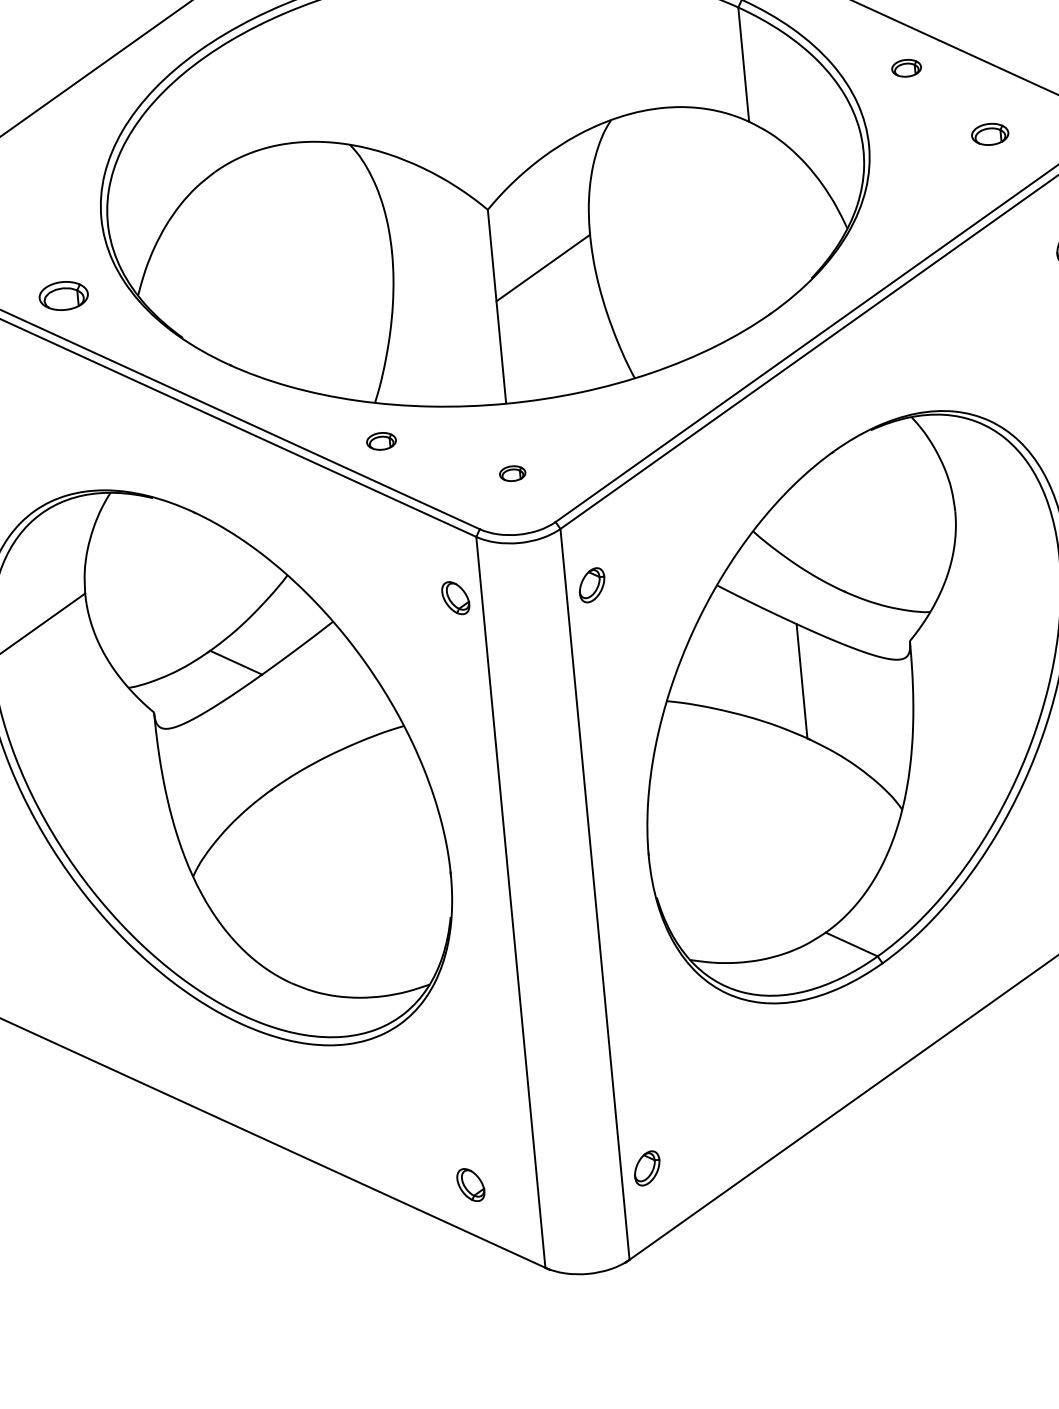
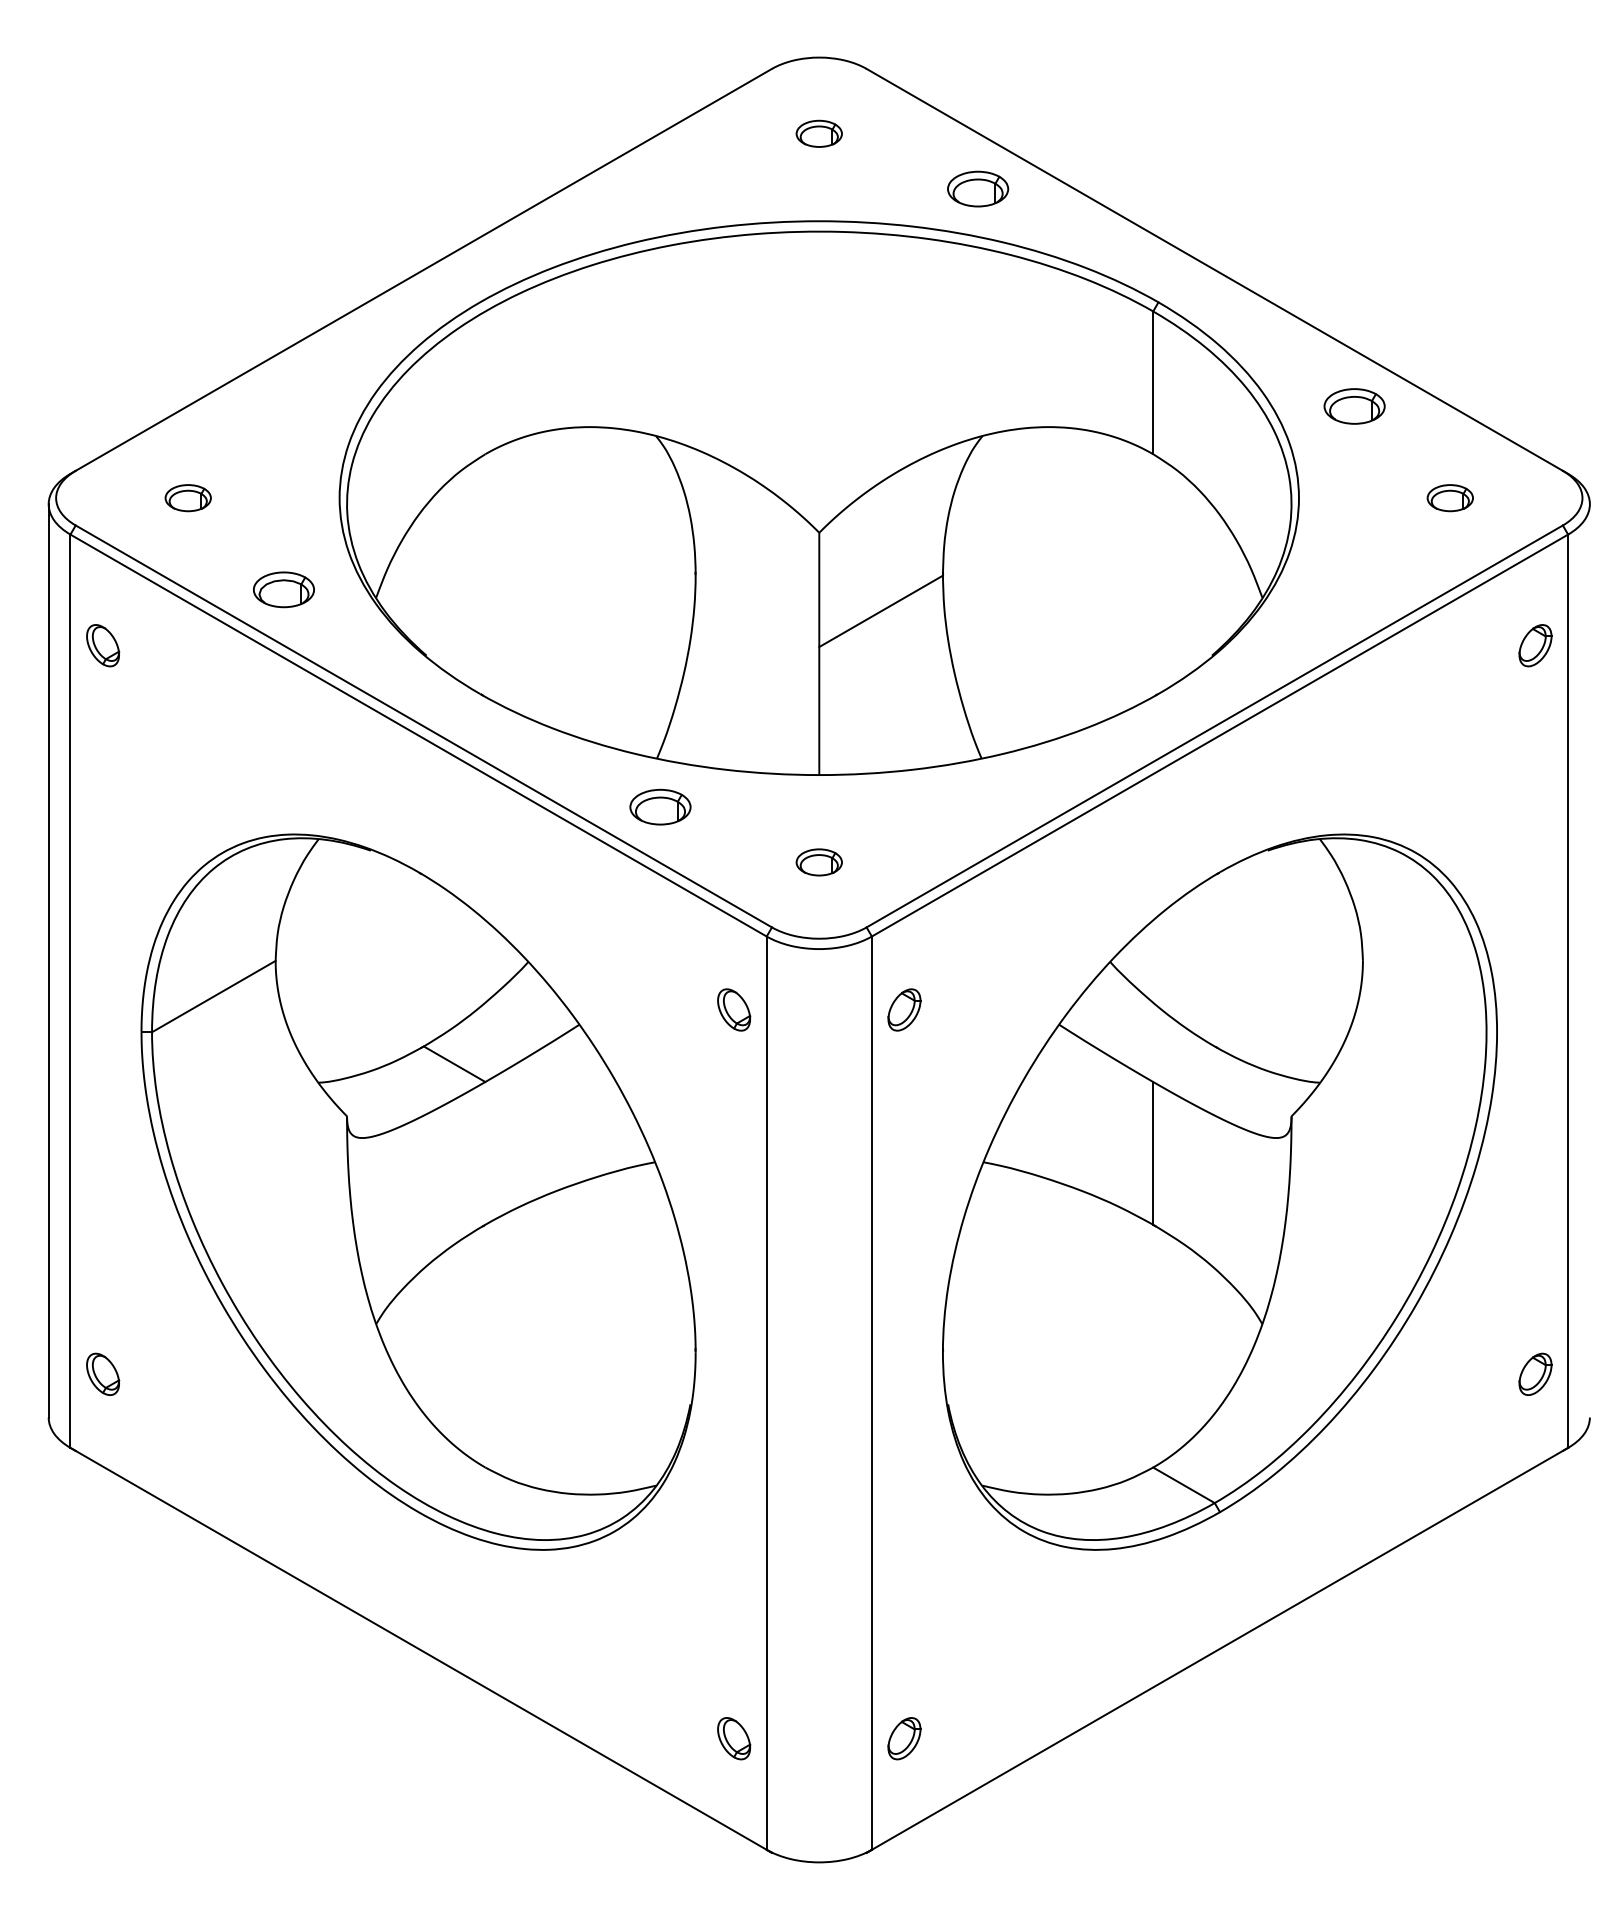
part: (906, 68) -> (1354, 406), size x1.67
part: (381, 440) -> (660, 806), size x1.67
part: (512, 473) -> (818, 862), size x1.43
part: (471, 1184) -> (734, 1738), moved

